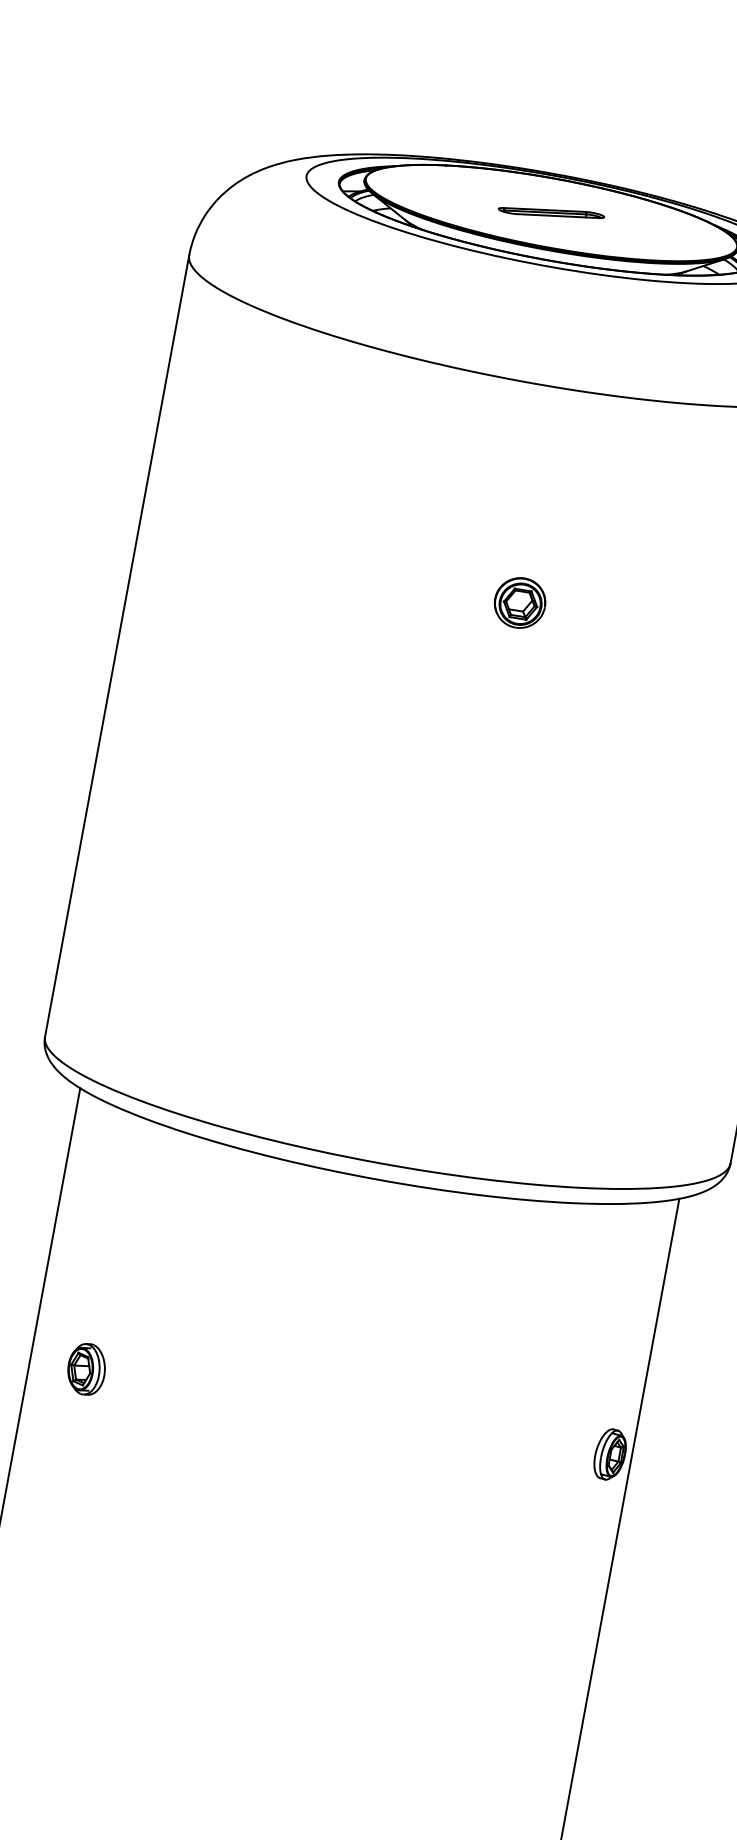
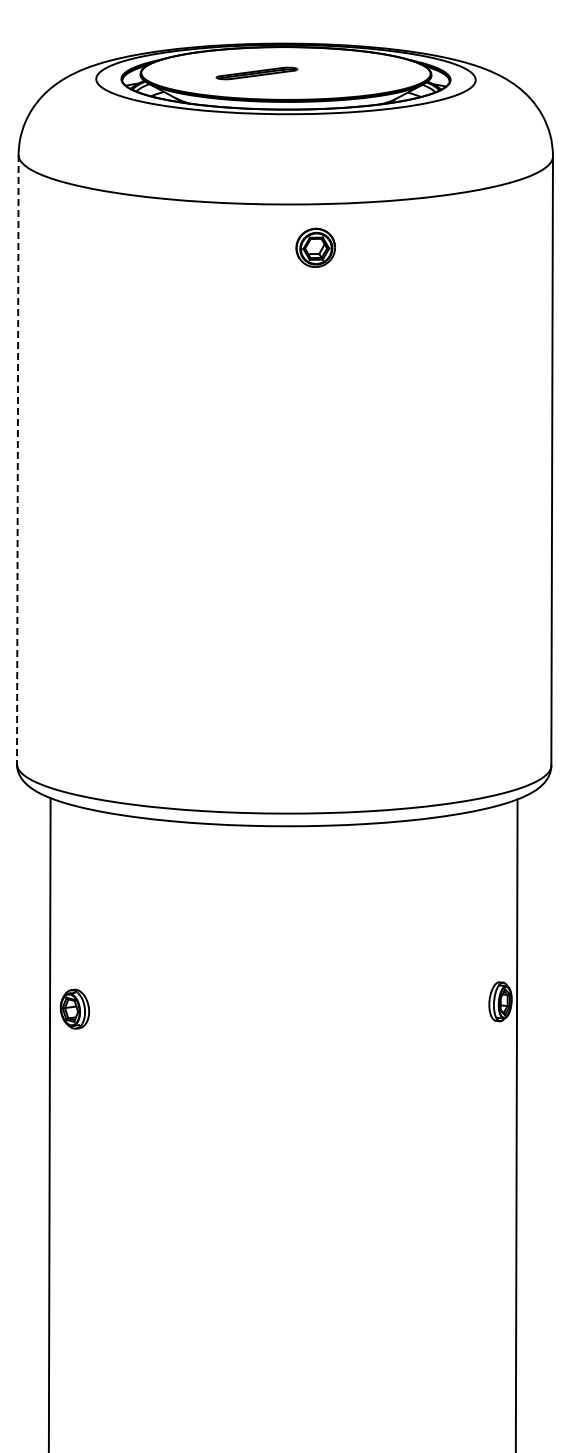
part: (550, 212) -> (256, 73), moved
part: (519, 602) -> (315, 247), moved
line: (116, 645) -> (17, 459), solid -> dashed
part: (86, 1368) -> (74, 1008), moved

